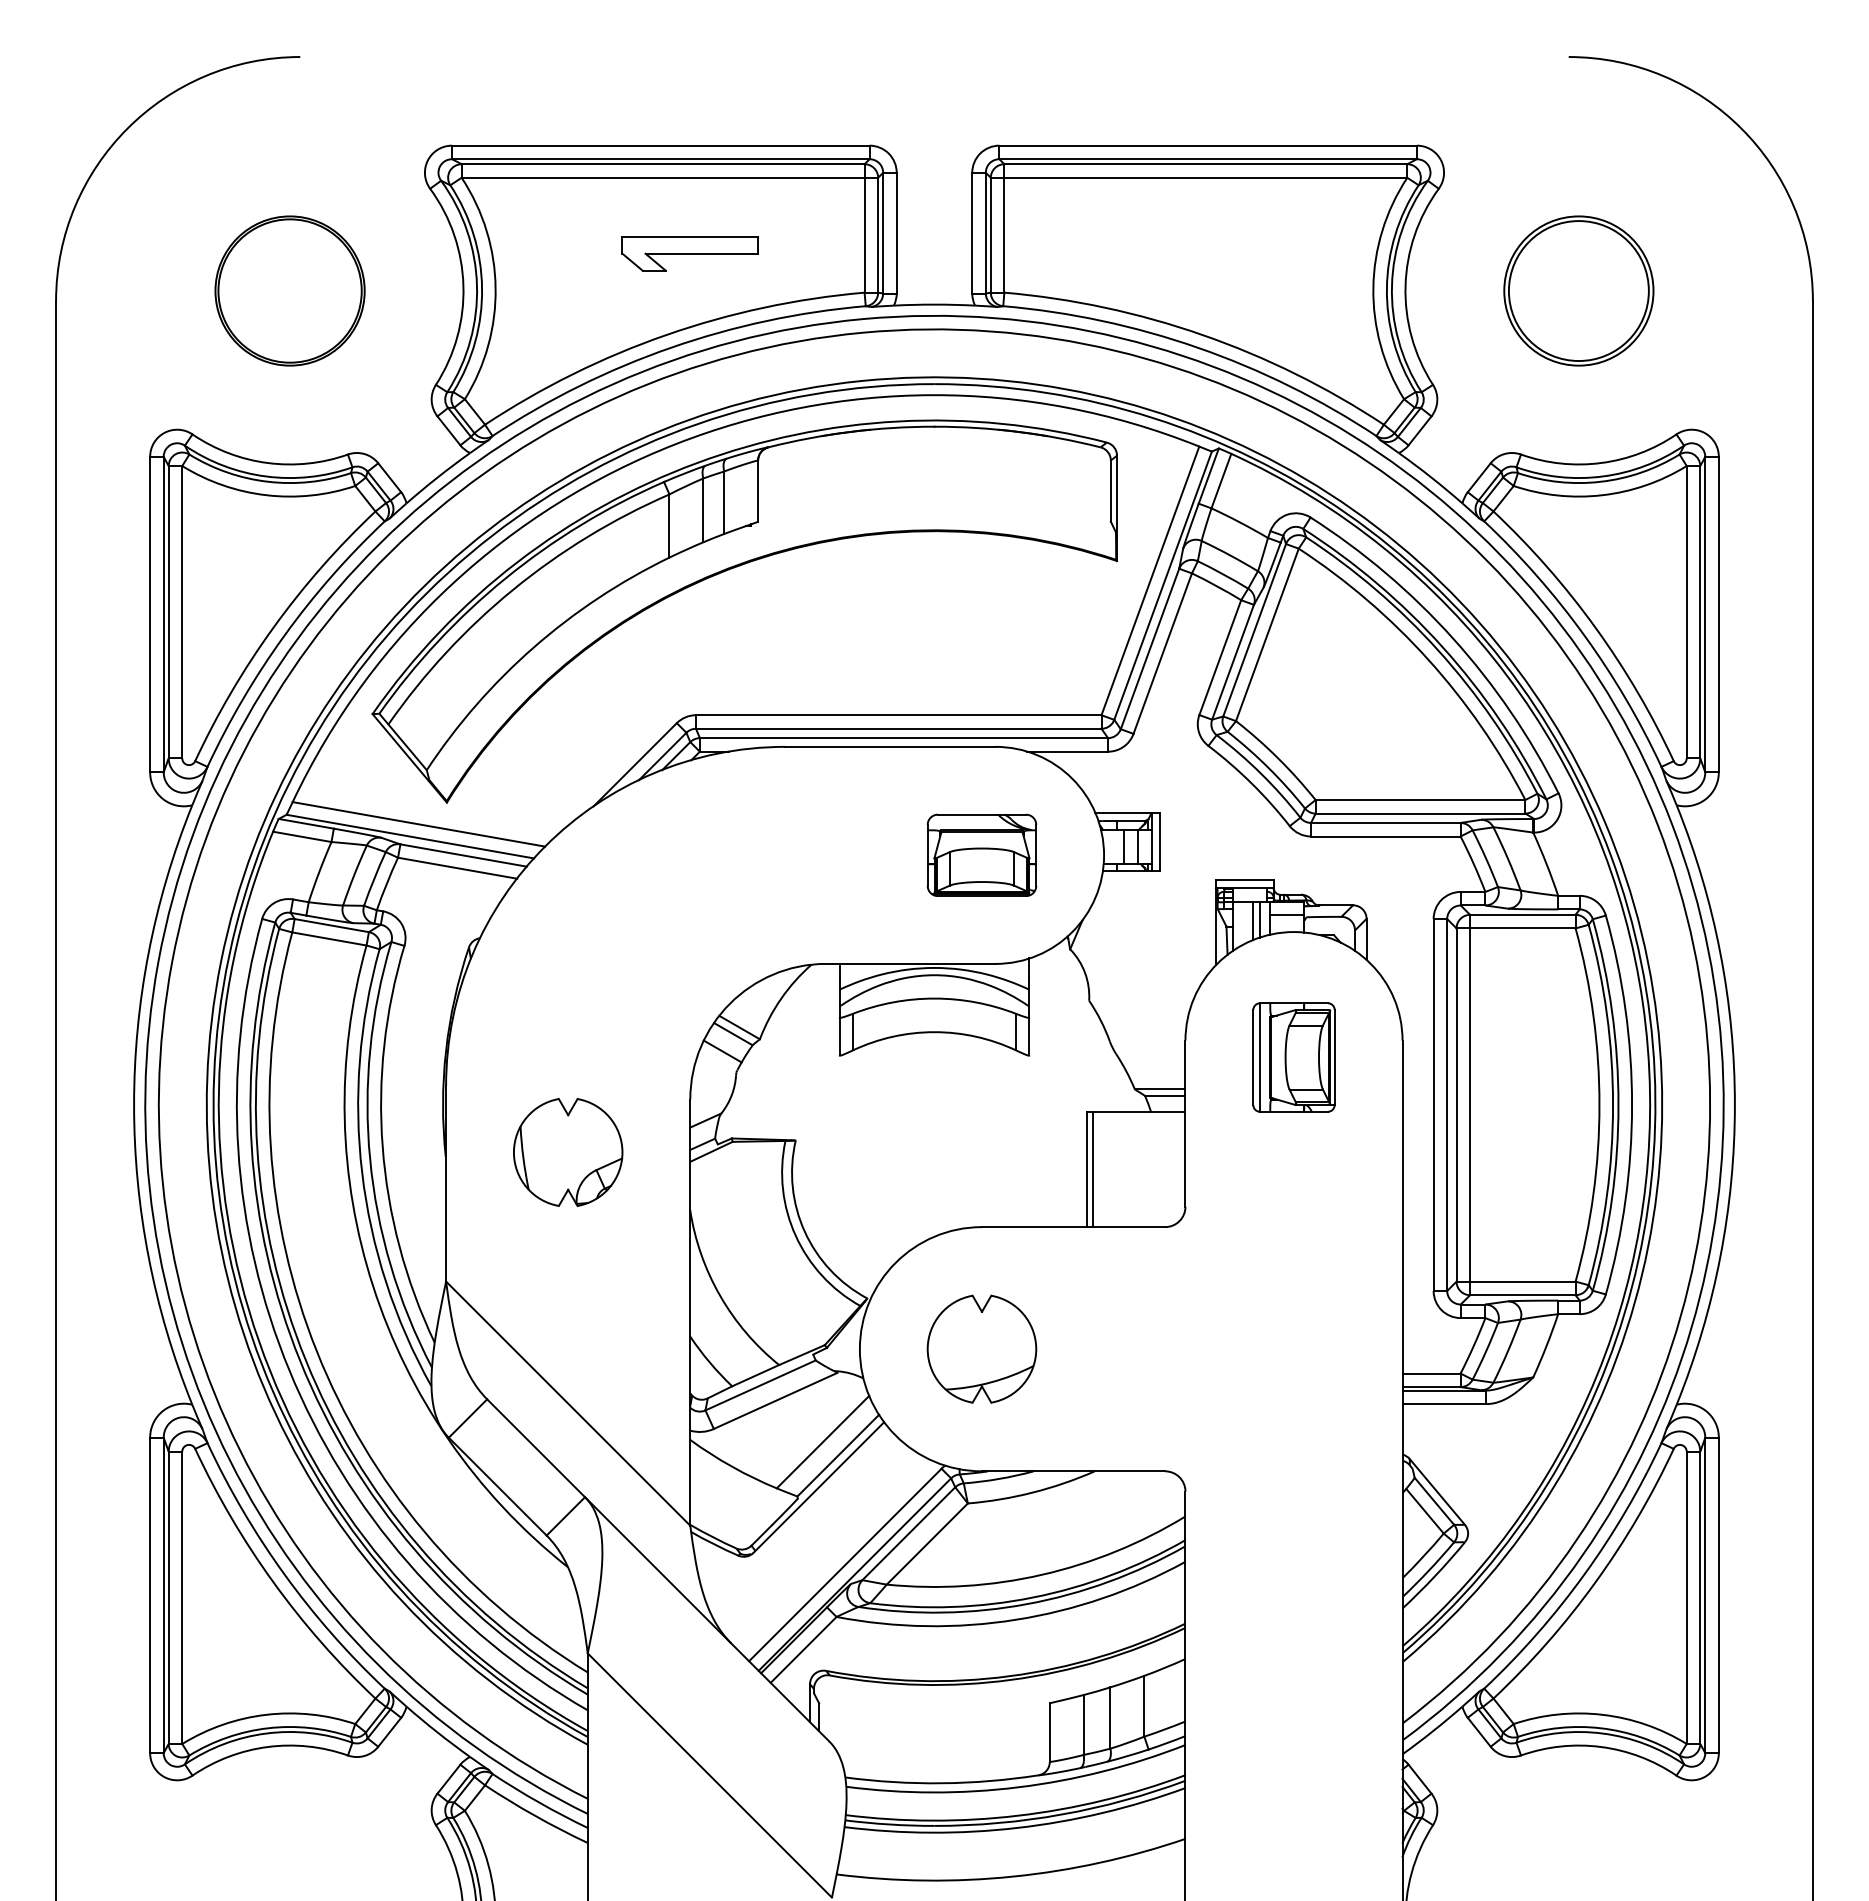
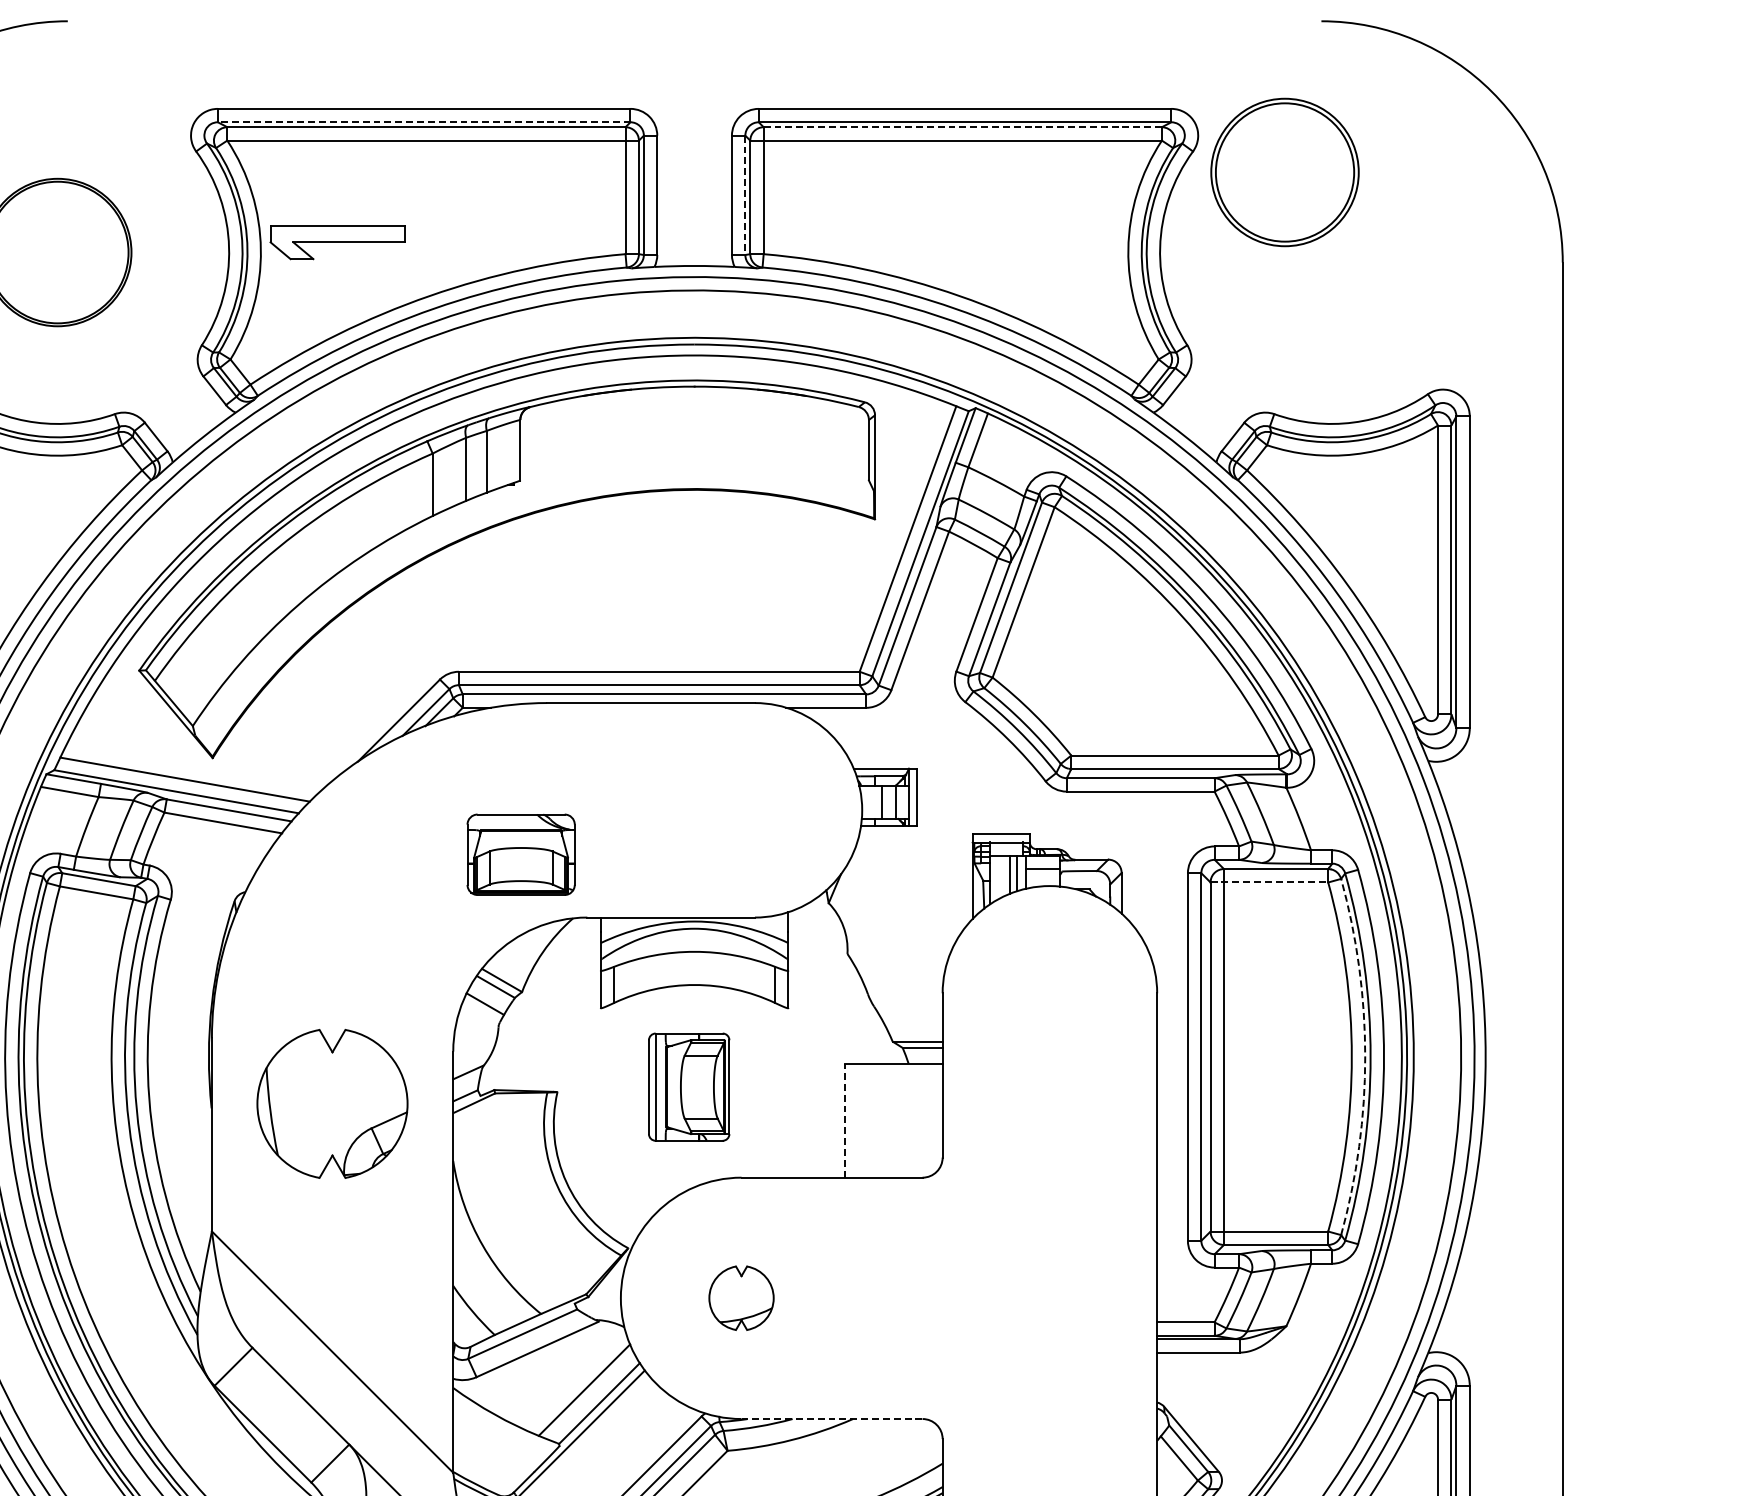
line: (660, 159) -> (423, 122), solid -> dashed
line: (1206, 164) -> (963, 127), solid -> dashed
line: (985, 233) -> (745, 195), solid -> dashed
part: (689, 253) -> (336, 242), moved
part: (1578, 290) -> (1284, 171), moved
part: (981, 854) -> (520, 853), moved
line: (1516, 928) -> (1269, 882), solid -> dashed
part: (1293, 1057) -> (688, 1087), moved
arc: (1613, 1105) -> (1365, 1057), solid -> dashed
part: (568, 1152) -> (332, 1103), size x1.4
line: (1086, 1169) -> (844, 1120), solid -> dashed
line: (1092, 1169) -> (850, 1120), removed
part: (981, 1348) -> (741, 1297), size x0.6
line: (1073, 1471) -> (831, 1419), solid -> dashed

